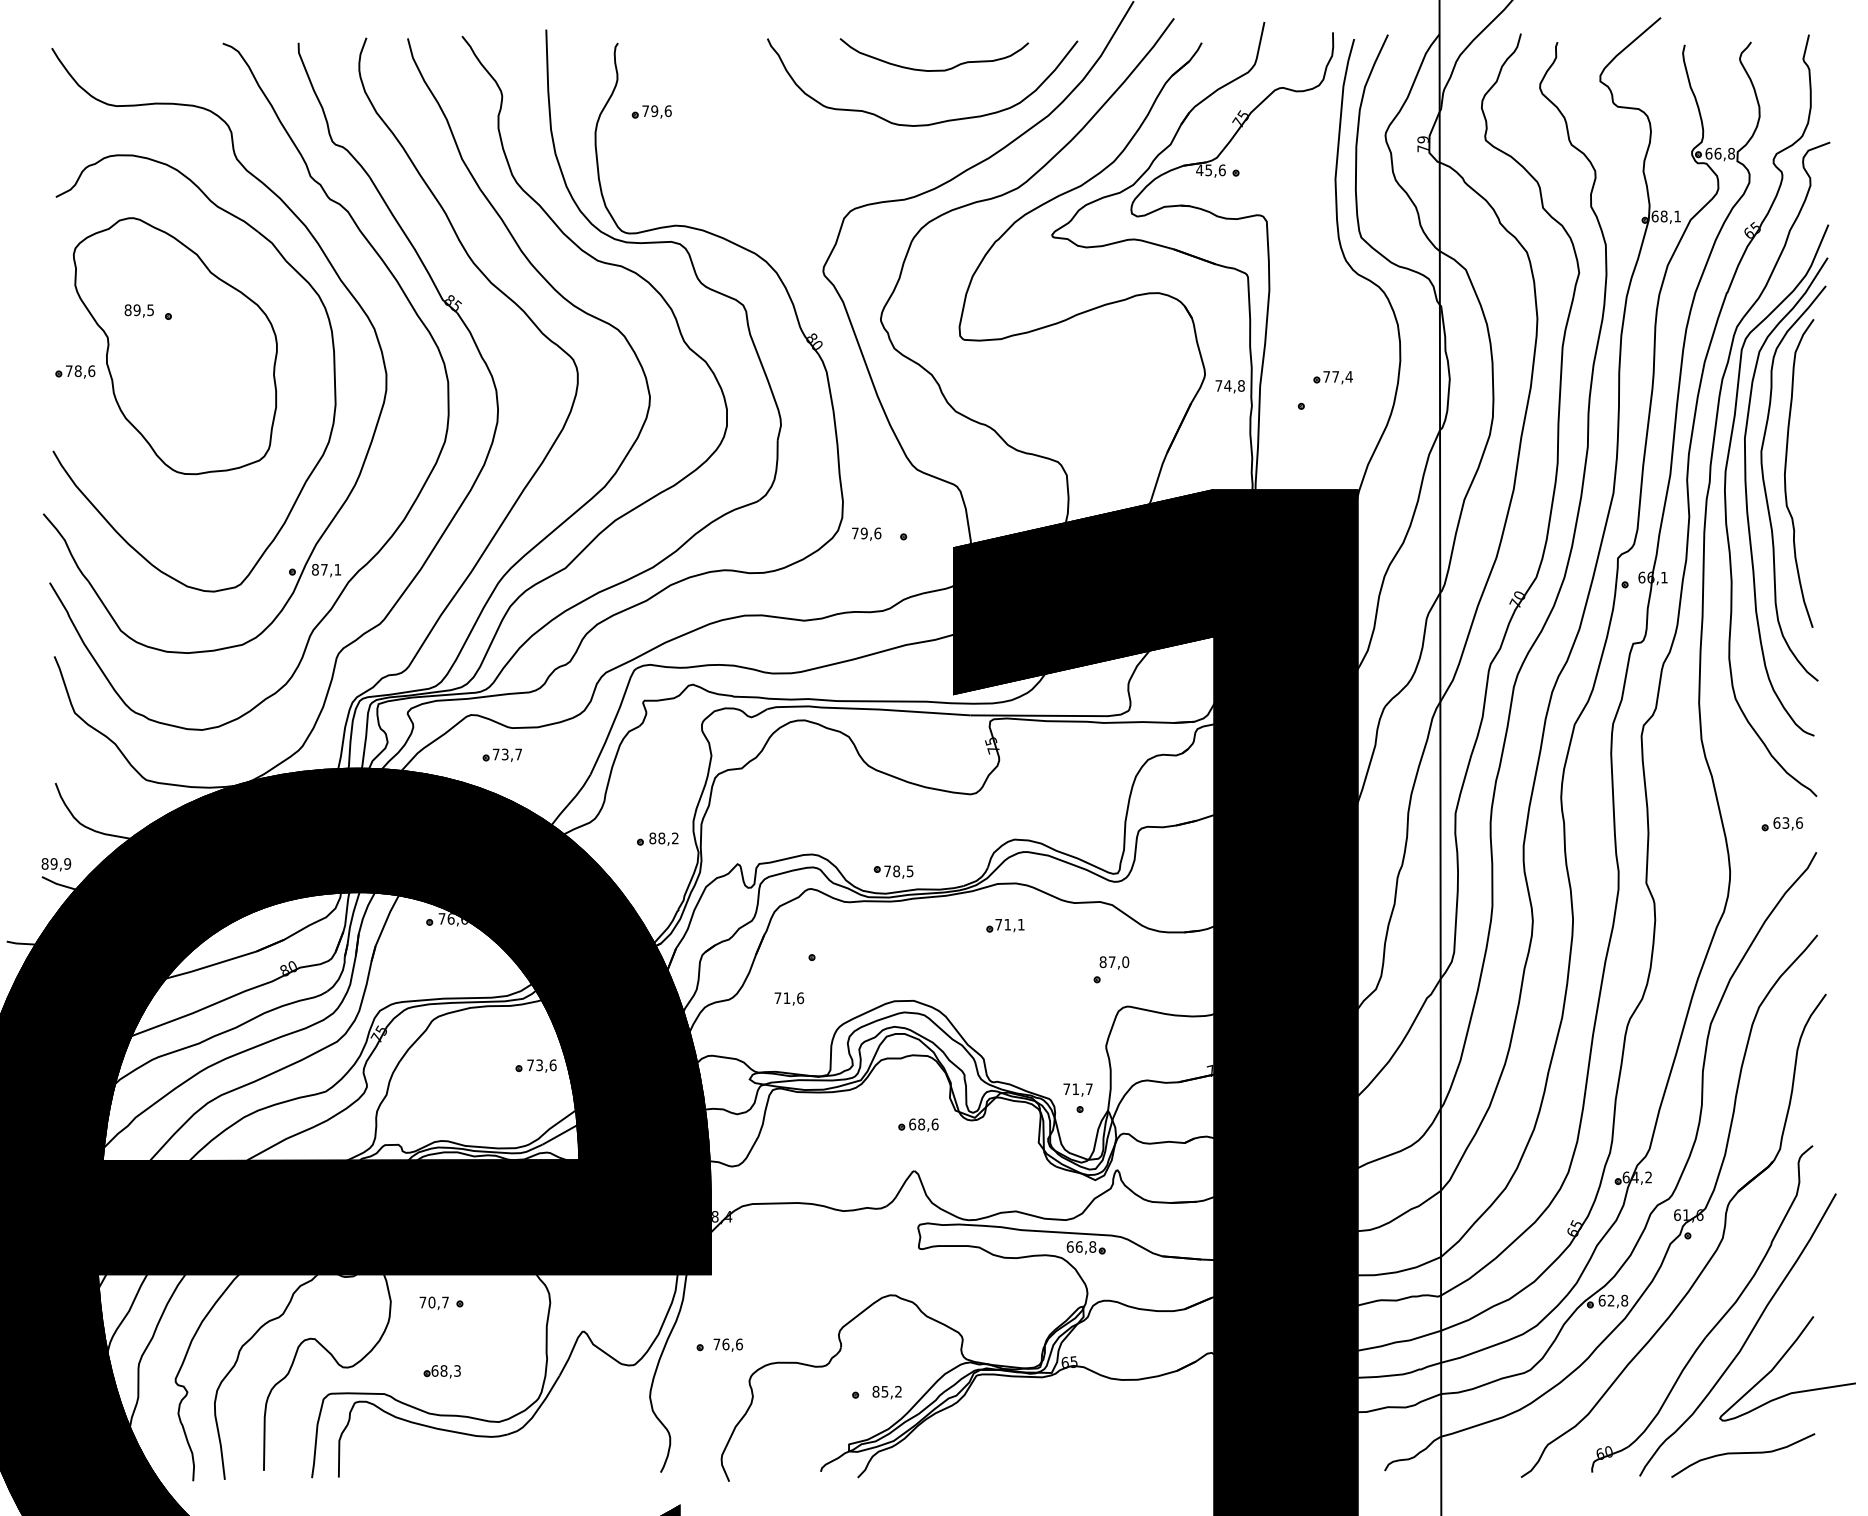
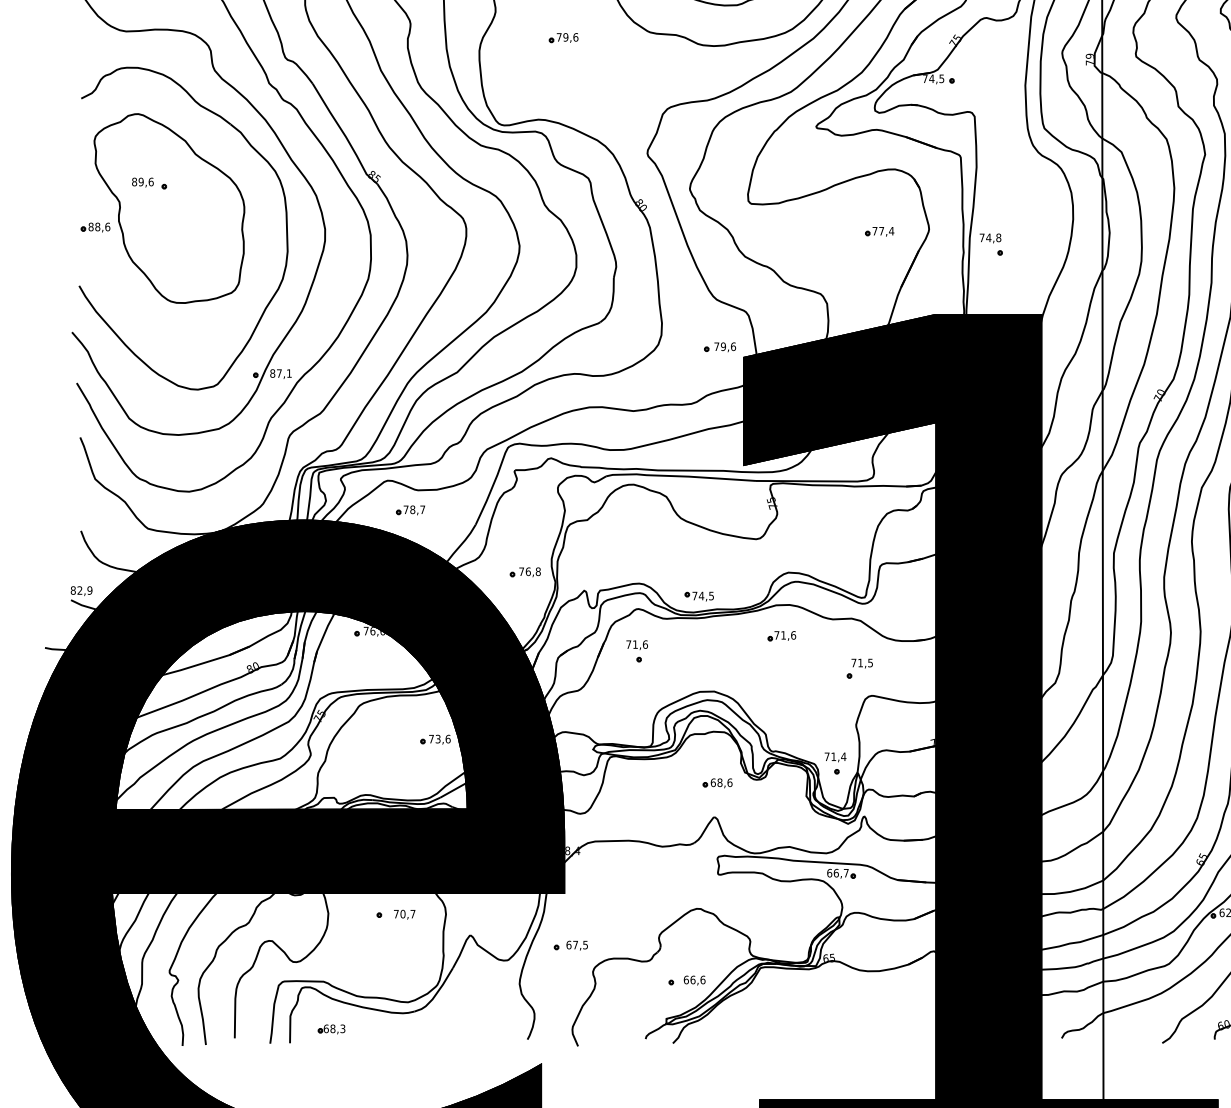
part: (651, 111) -> (563, 37), moved
text: (1210, 170) -> (933, 78), 45,6 -> 74,5
text: (150, 310) -> (151, 182), 89,5 -> 89,6
text: (68, 371) -> (90, 227), 78,6 -> 88,6
part: (1332, 377) -> (879, 231), moved
text: (1229, 386) -> (989, 238), moved
text: (866, 533) -> (725, 346), moved
text: (504, 754) -> (412, 509), 73,7 -> 78,7
text: (663, 838) -> (529, 571), 88,2 -> 76,8
text: (53, 863) -> (79, 590), 89,9 -> 82,9
text: (896, 871) -> (701, 596), 78,5 -> 74,5
text: (1020, 924) -> (792, 635), 71,1 -> 71,6
text: (1114, 962) -> (862, 663), 87,0 -> 71,5
text: (789, 998) -> (637, 644), moved
text: (1089, 1088) -> (843, 756), 71,7 -> 71,4
text: (1092, 1246) -> (846, 872), 66,8 -> 66,7
text: (433, 1302) -> (404, 914), moved
text: (727, 1344) -> (576, 945), 76,6 -> 67,5
part: (441, 1371) -> (331, 1029), moved
text: (887, 1391) -> (694, 979), 85,2 -> 66,6

